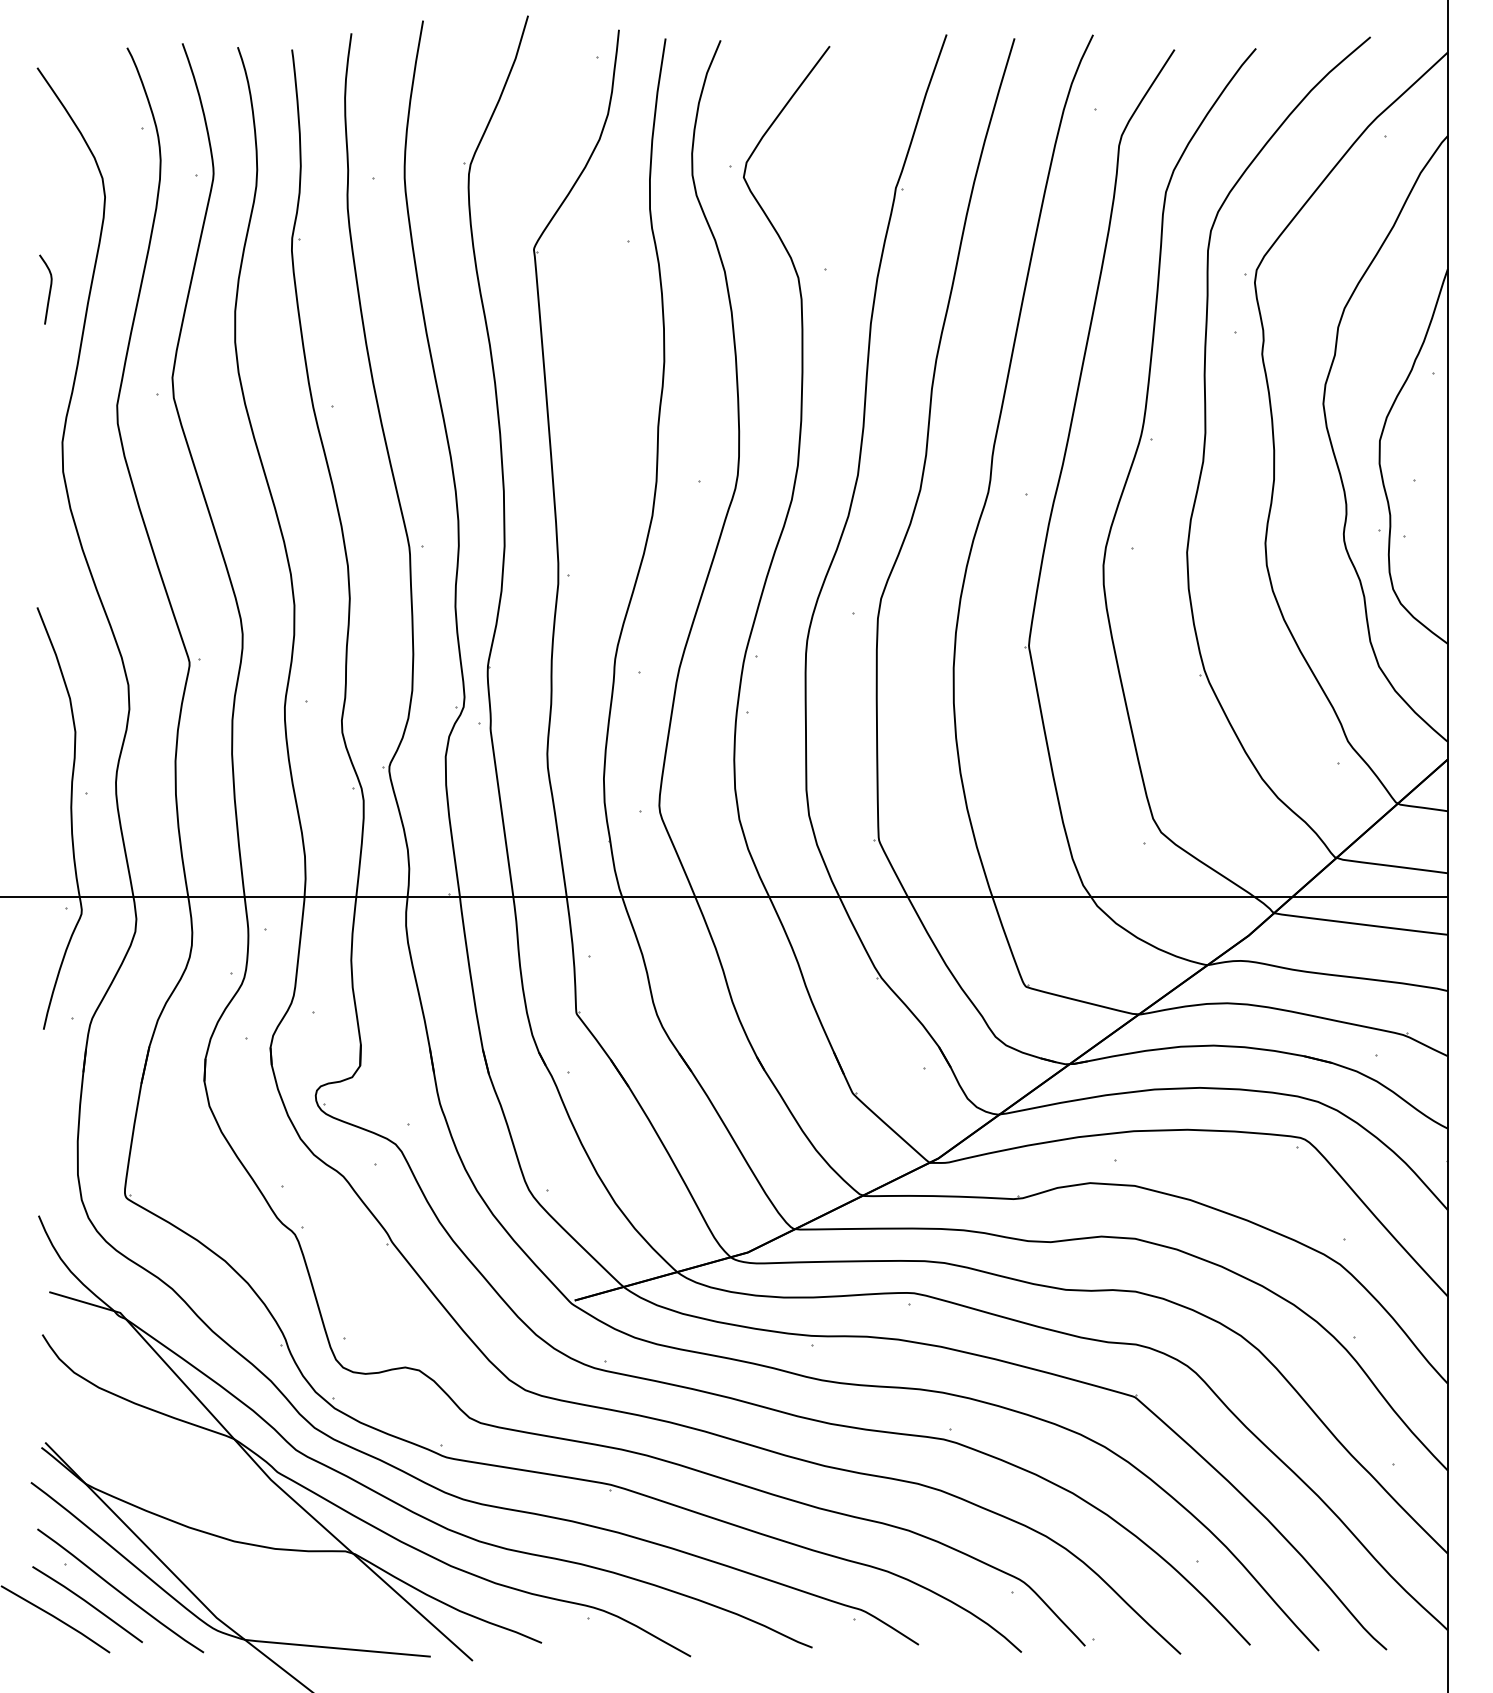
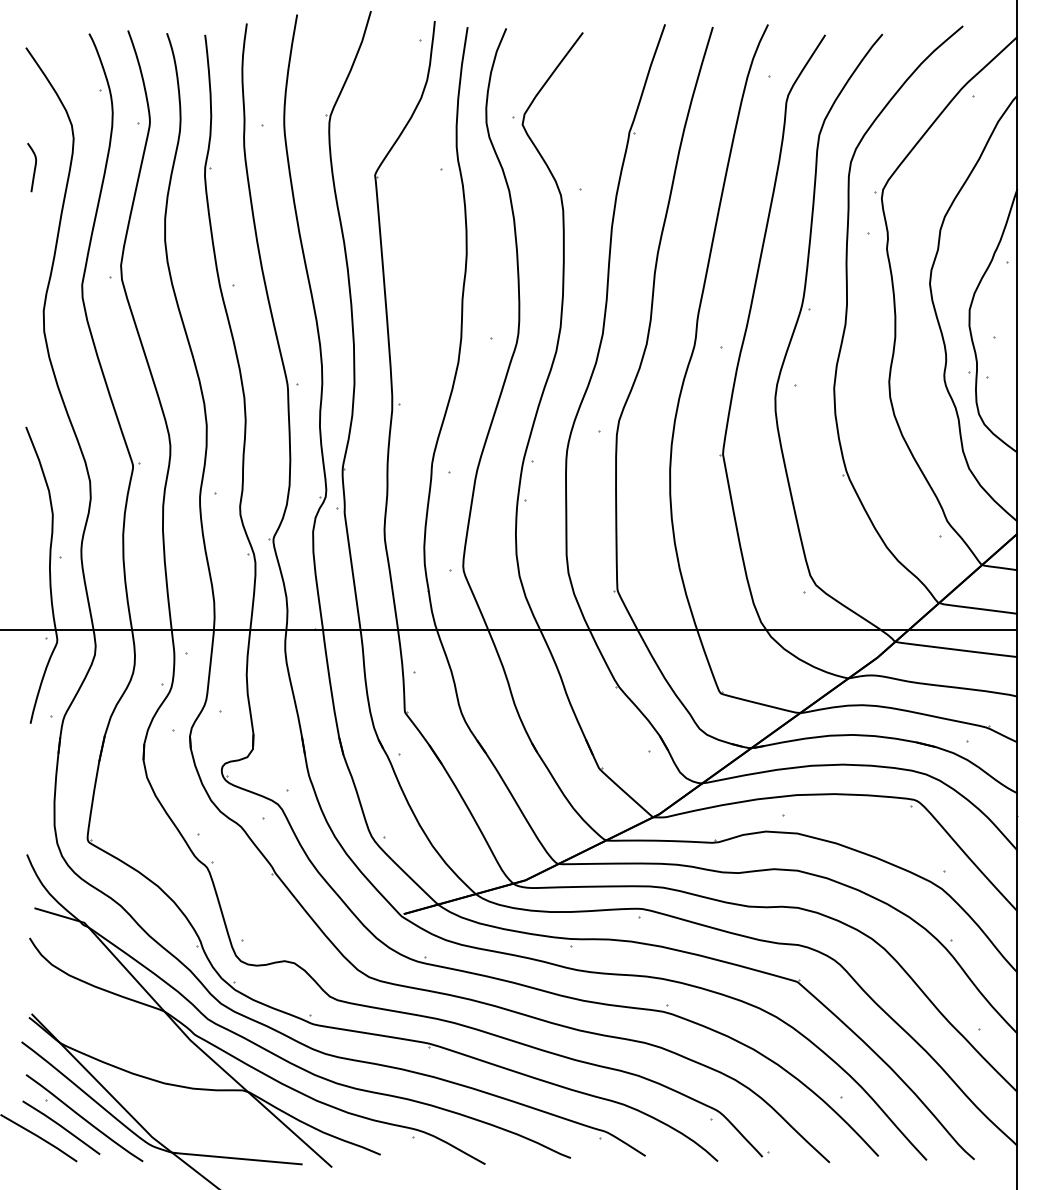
curve: (49, 289) -> (34, 167), moved

